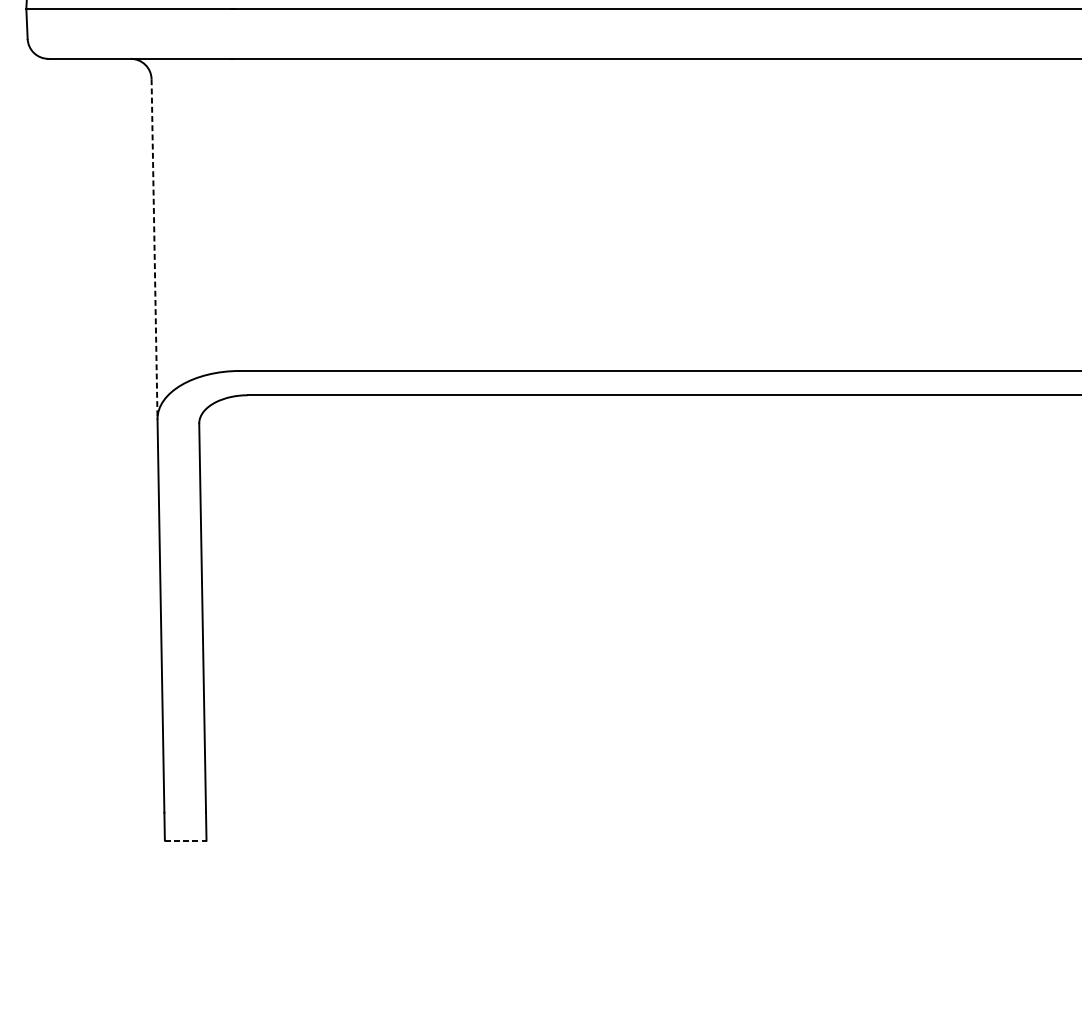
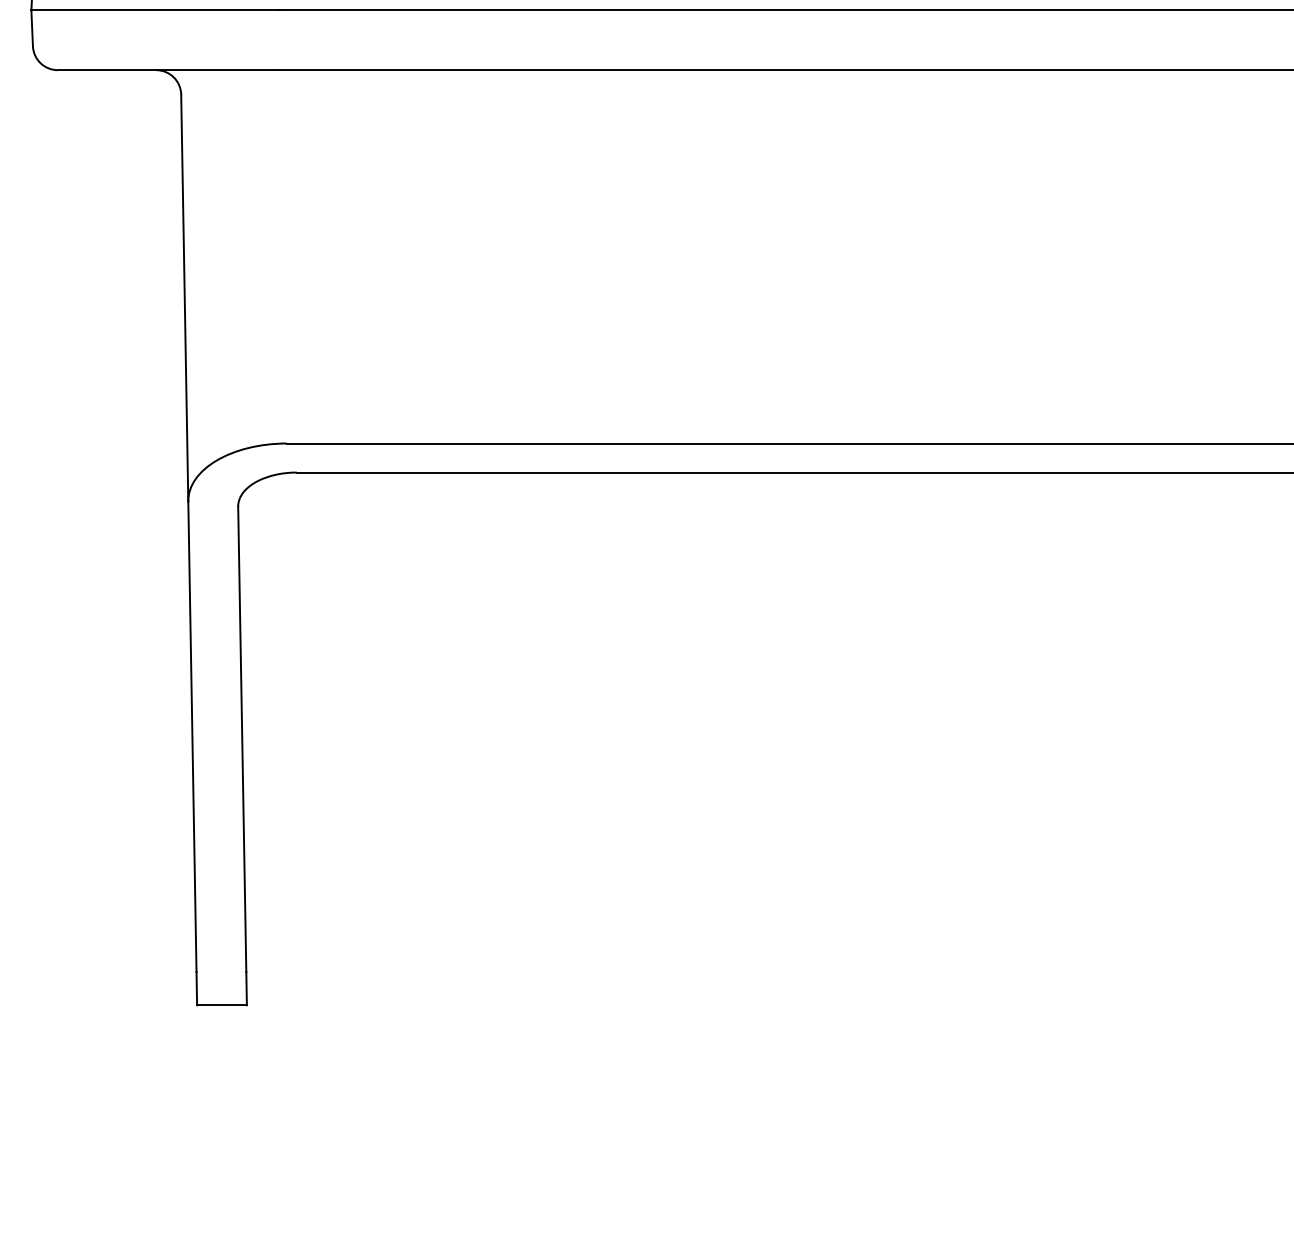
line: (154, 249) -> (184, 298), dashed -> solid
line: (186, 840) -> (222, 1005), dashed -> solid

